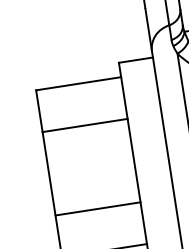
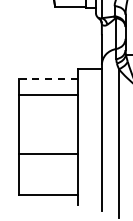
line: (78, 84) -> (48, 79), solid -> dashed
line: (85, 125) -> (48, 95), moved
line: (97, 209) -> (48, 154), moved

